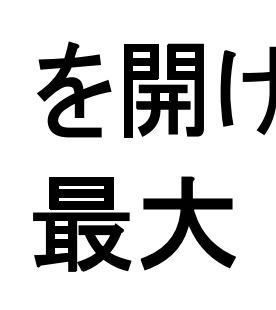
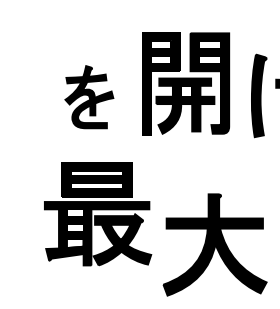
part: (74, 89) -> (89, 97), size x0.6
part: (163, 90) -> (185, 83), moved
part: (82, 224) -> (98, 214), moved

